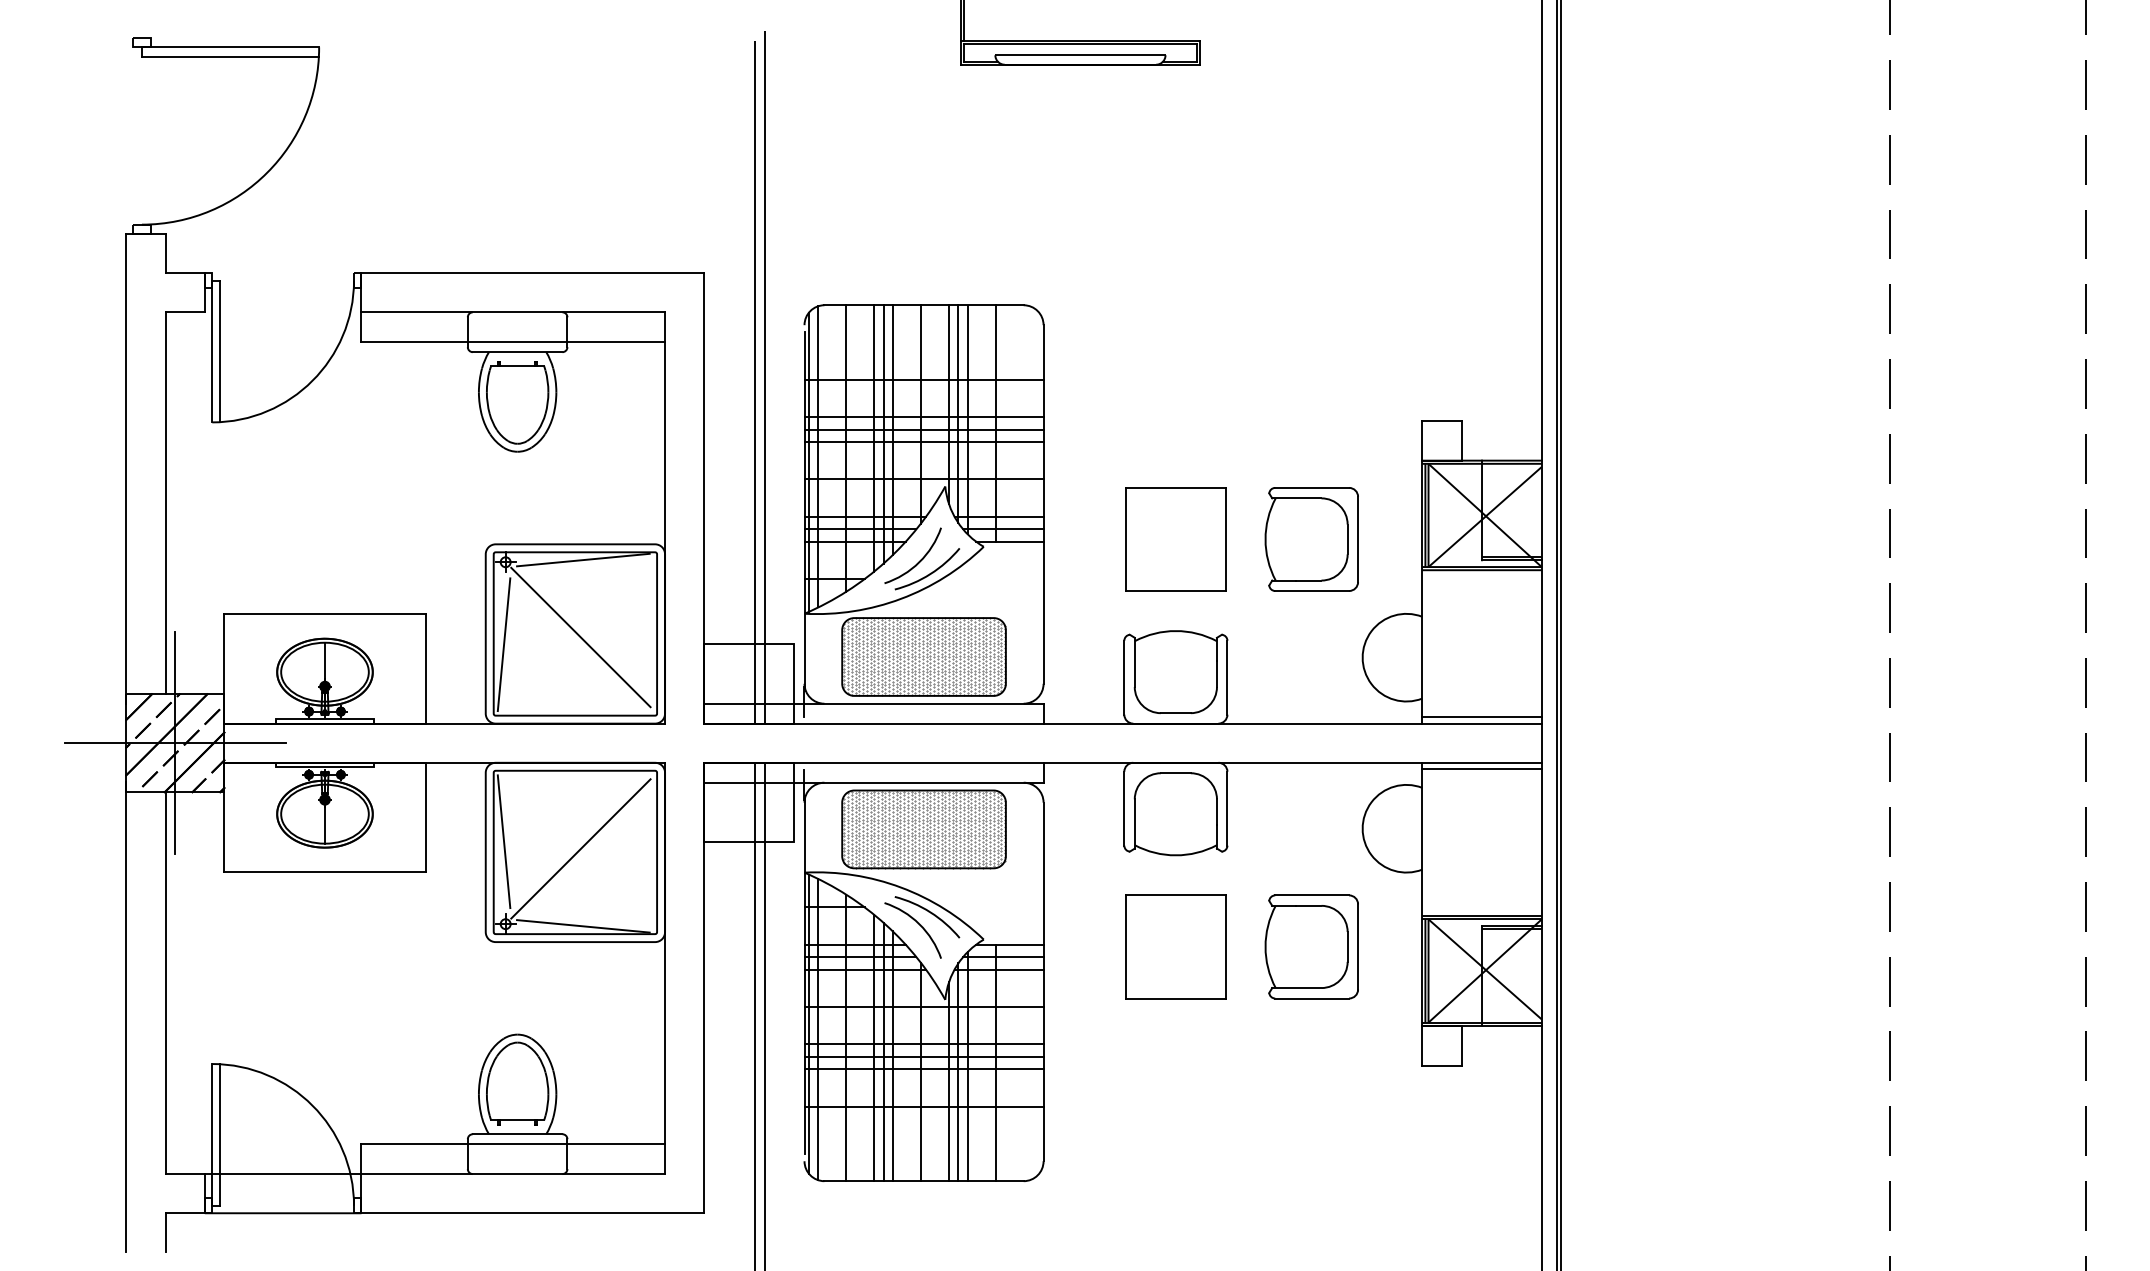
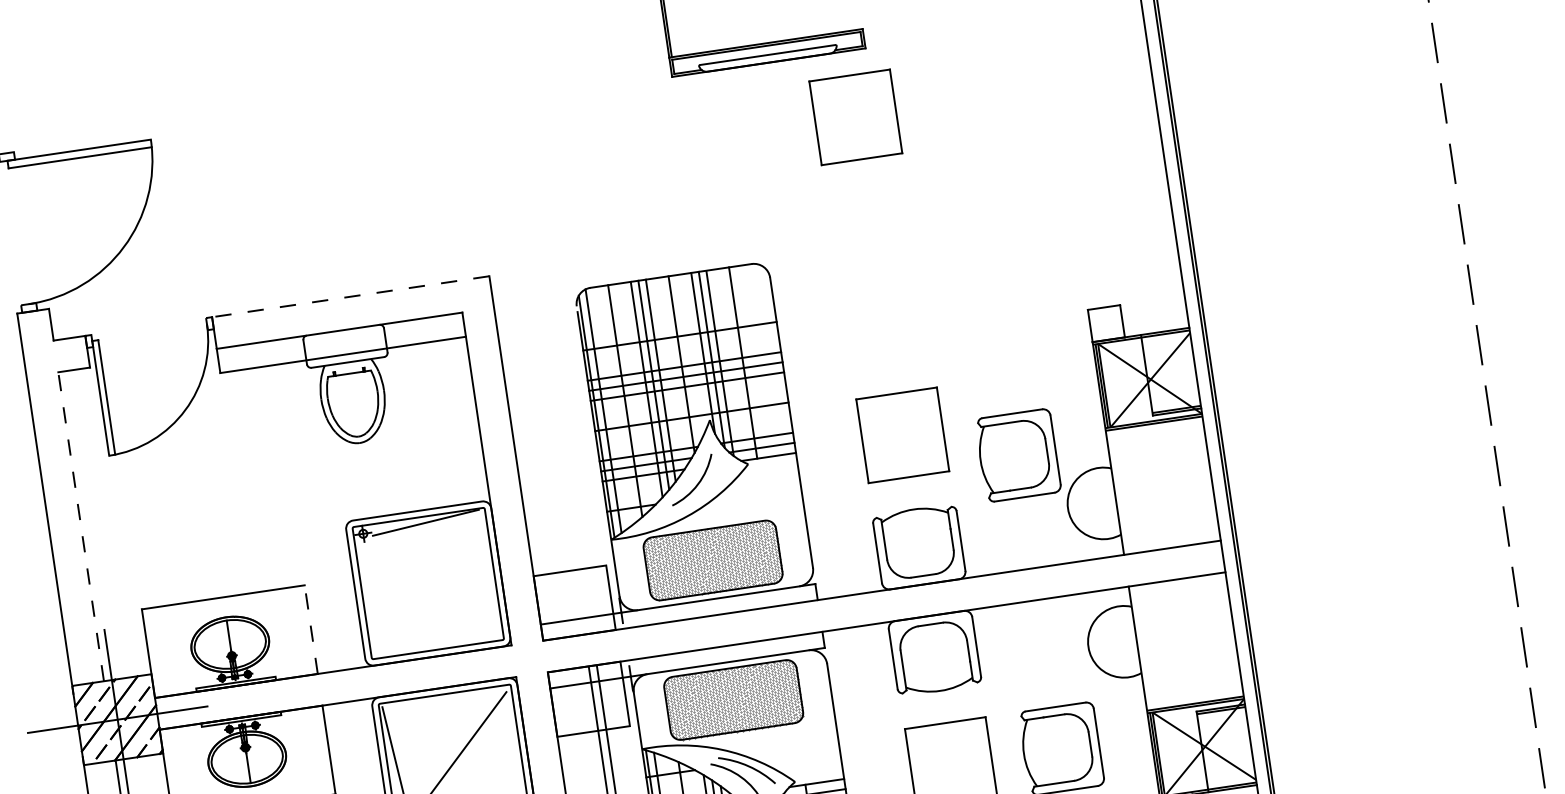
part: (1175, 146) -> (855, 117), added
line: (532, 273) -> (350, 297), solid -> dashed
line: (764, 377) -> (550, 353), removed
line: (754, 382) -> (543, 358), removed
line: (165, 503) -> (81, 526), solid -> dashed
part: (1311, 539) -> (1017, 455), moved
arc: (930, 572) -> (708, 491), removed
line: (580, 637) -> (432, 585), removed
line: (503, 644) -> (371, 600), removed
line: (425, 668) -> (311, 629), solid -> dashed
line: (1481, 717) -> (1171, 542), removed
line: (1481, 769) -> (1177, 584), removed

